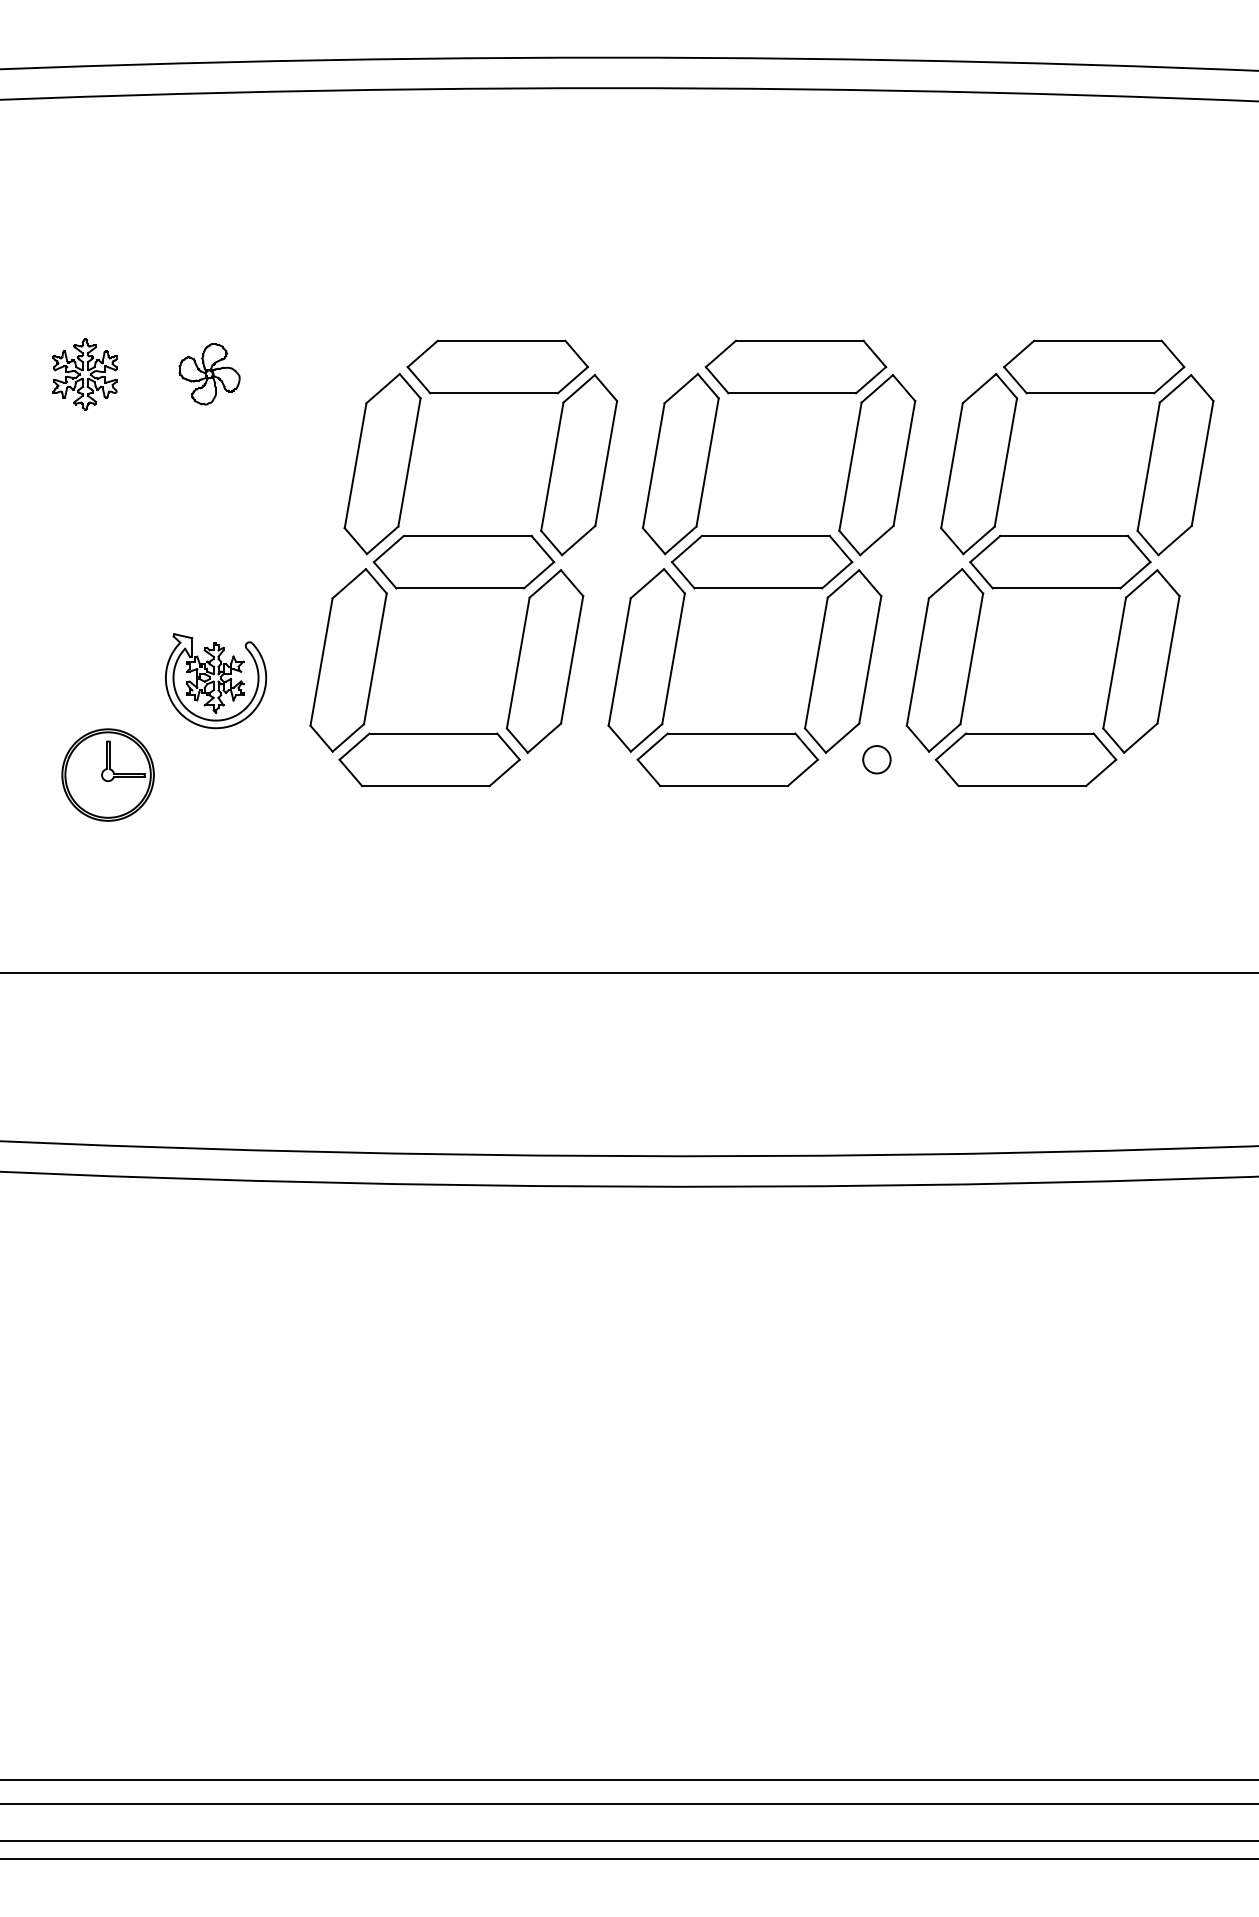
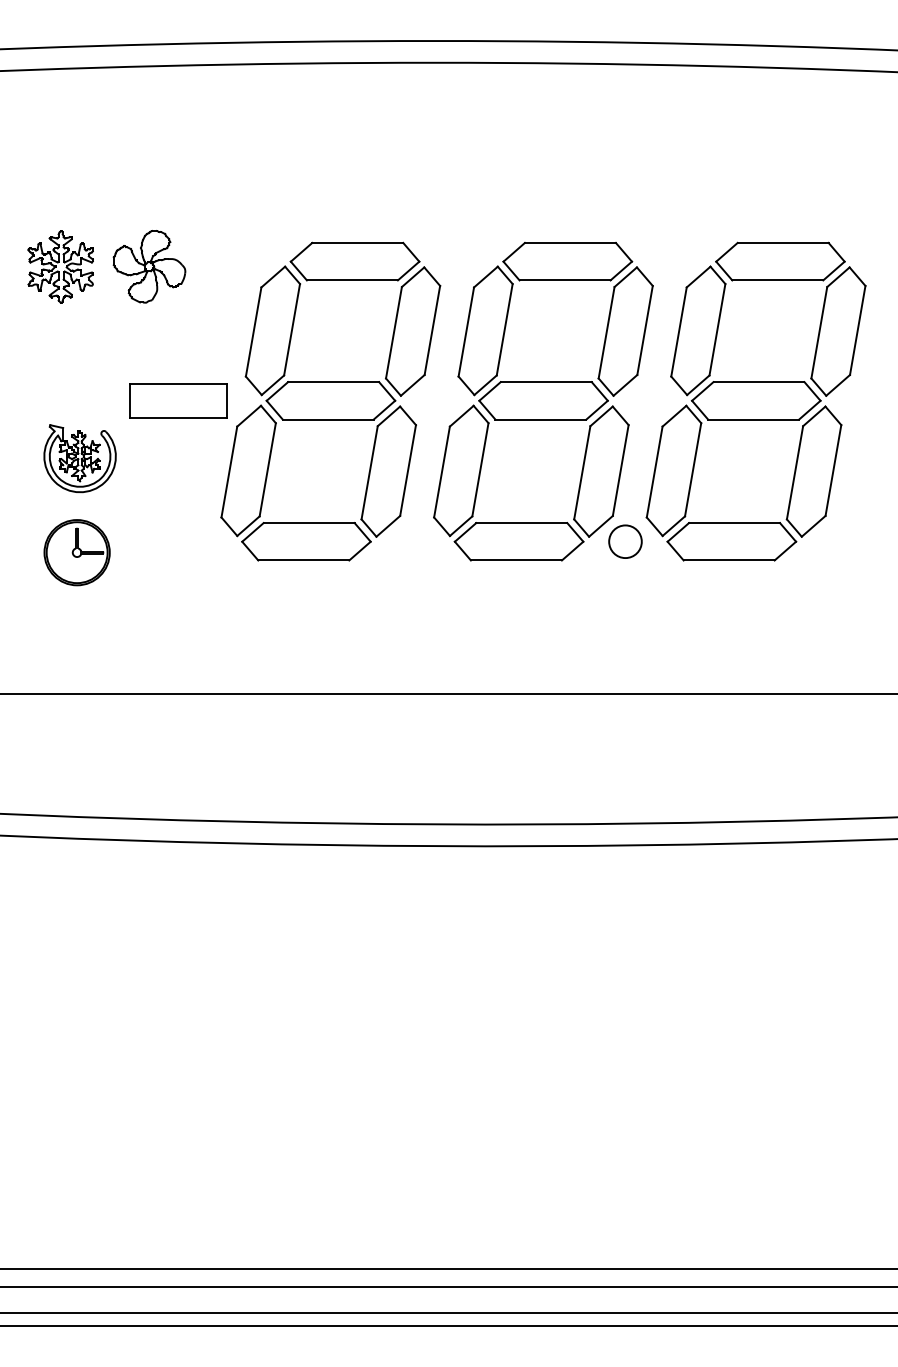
part: (84, 373) -> (60, 266), size x1.43
part: (209, 373) -> (149, 266), size x1.67
part: (250, 561) -> (178, 400), added
part: (215, 680) -> (79, 458), moved
circle: (876, 759) -> (625, 541), size x1.67

